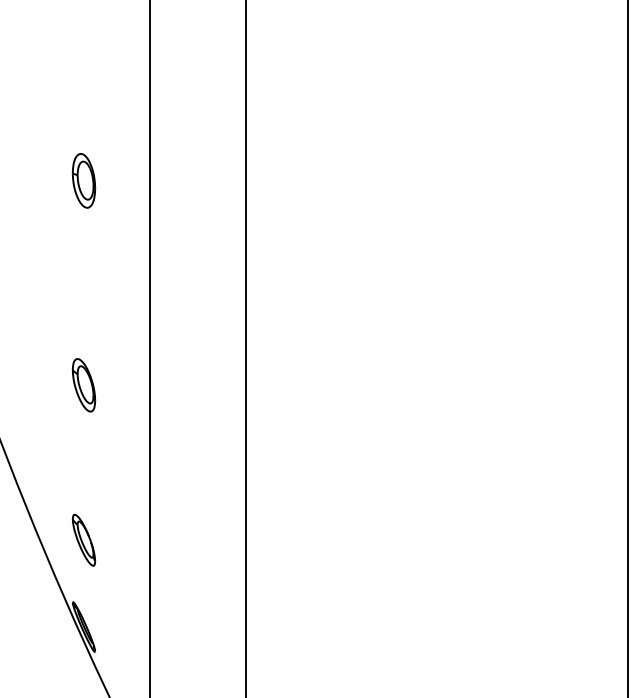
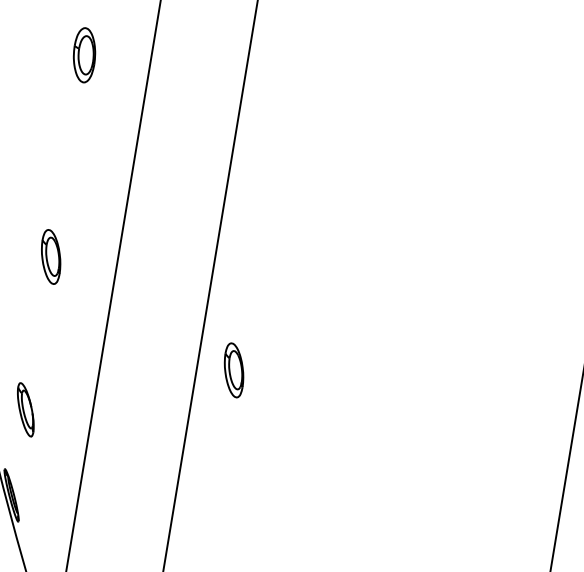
part: (282, 467) -> (233, 370), added

